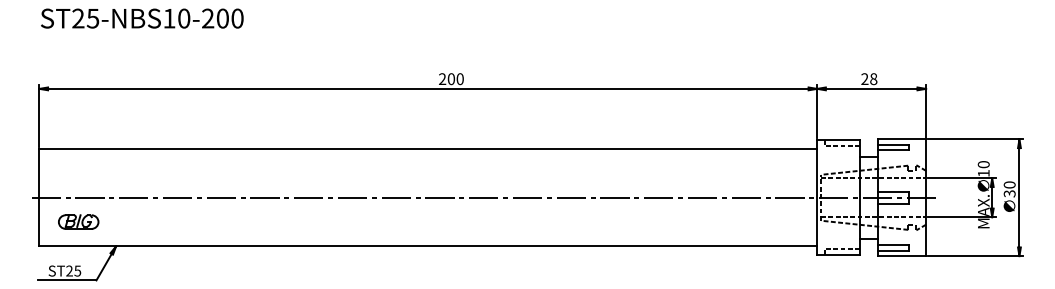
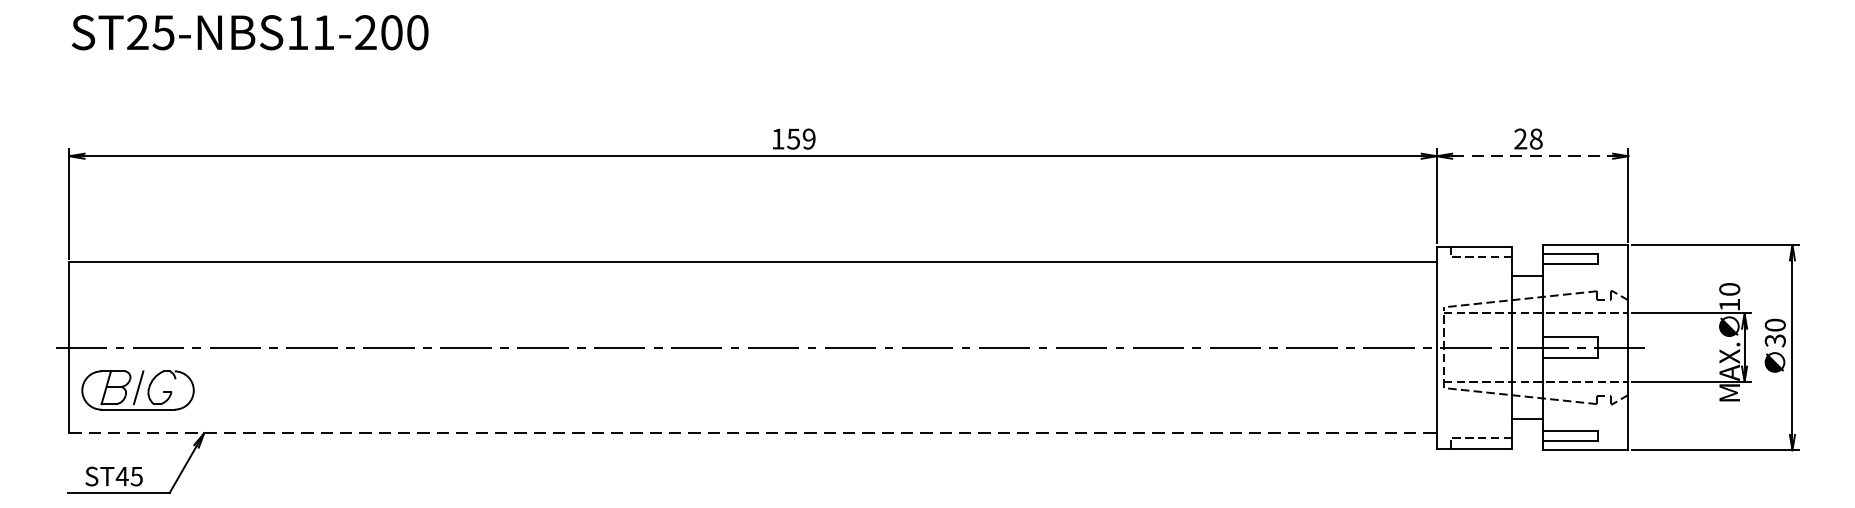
text: (184, 18) -> (324, 32), ST25-NBS10-200 -> ST25-NBS11-200
text: (451, 78) -> (793, 137), 200 -> 159
line: (871, 88) -> (1532, 155), solid -> dashed
part: (78, 221) -> (138, 389), size x1.6
line: (428, 246) -> (753, 433), solid -> dashed
text: (69, 270) -> (122, 475), ST25 -> ST45

